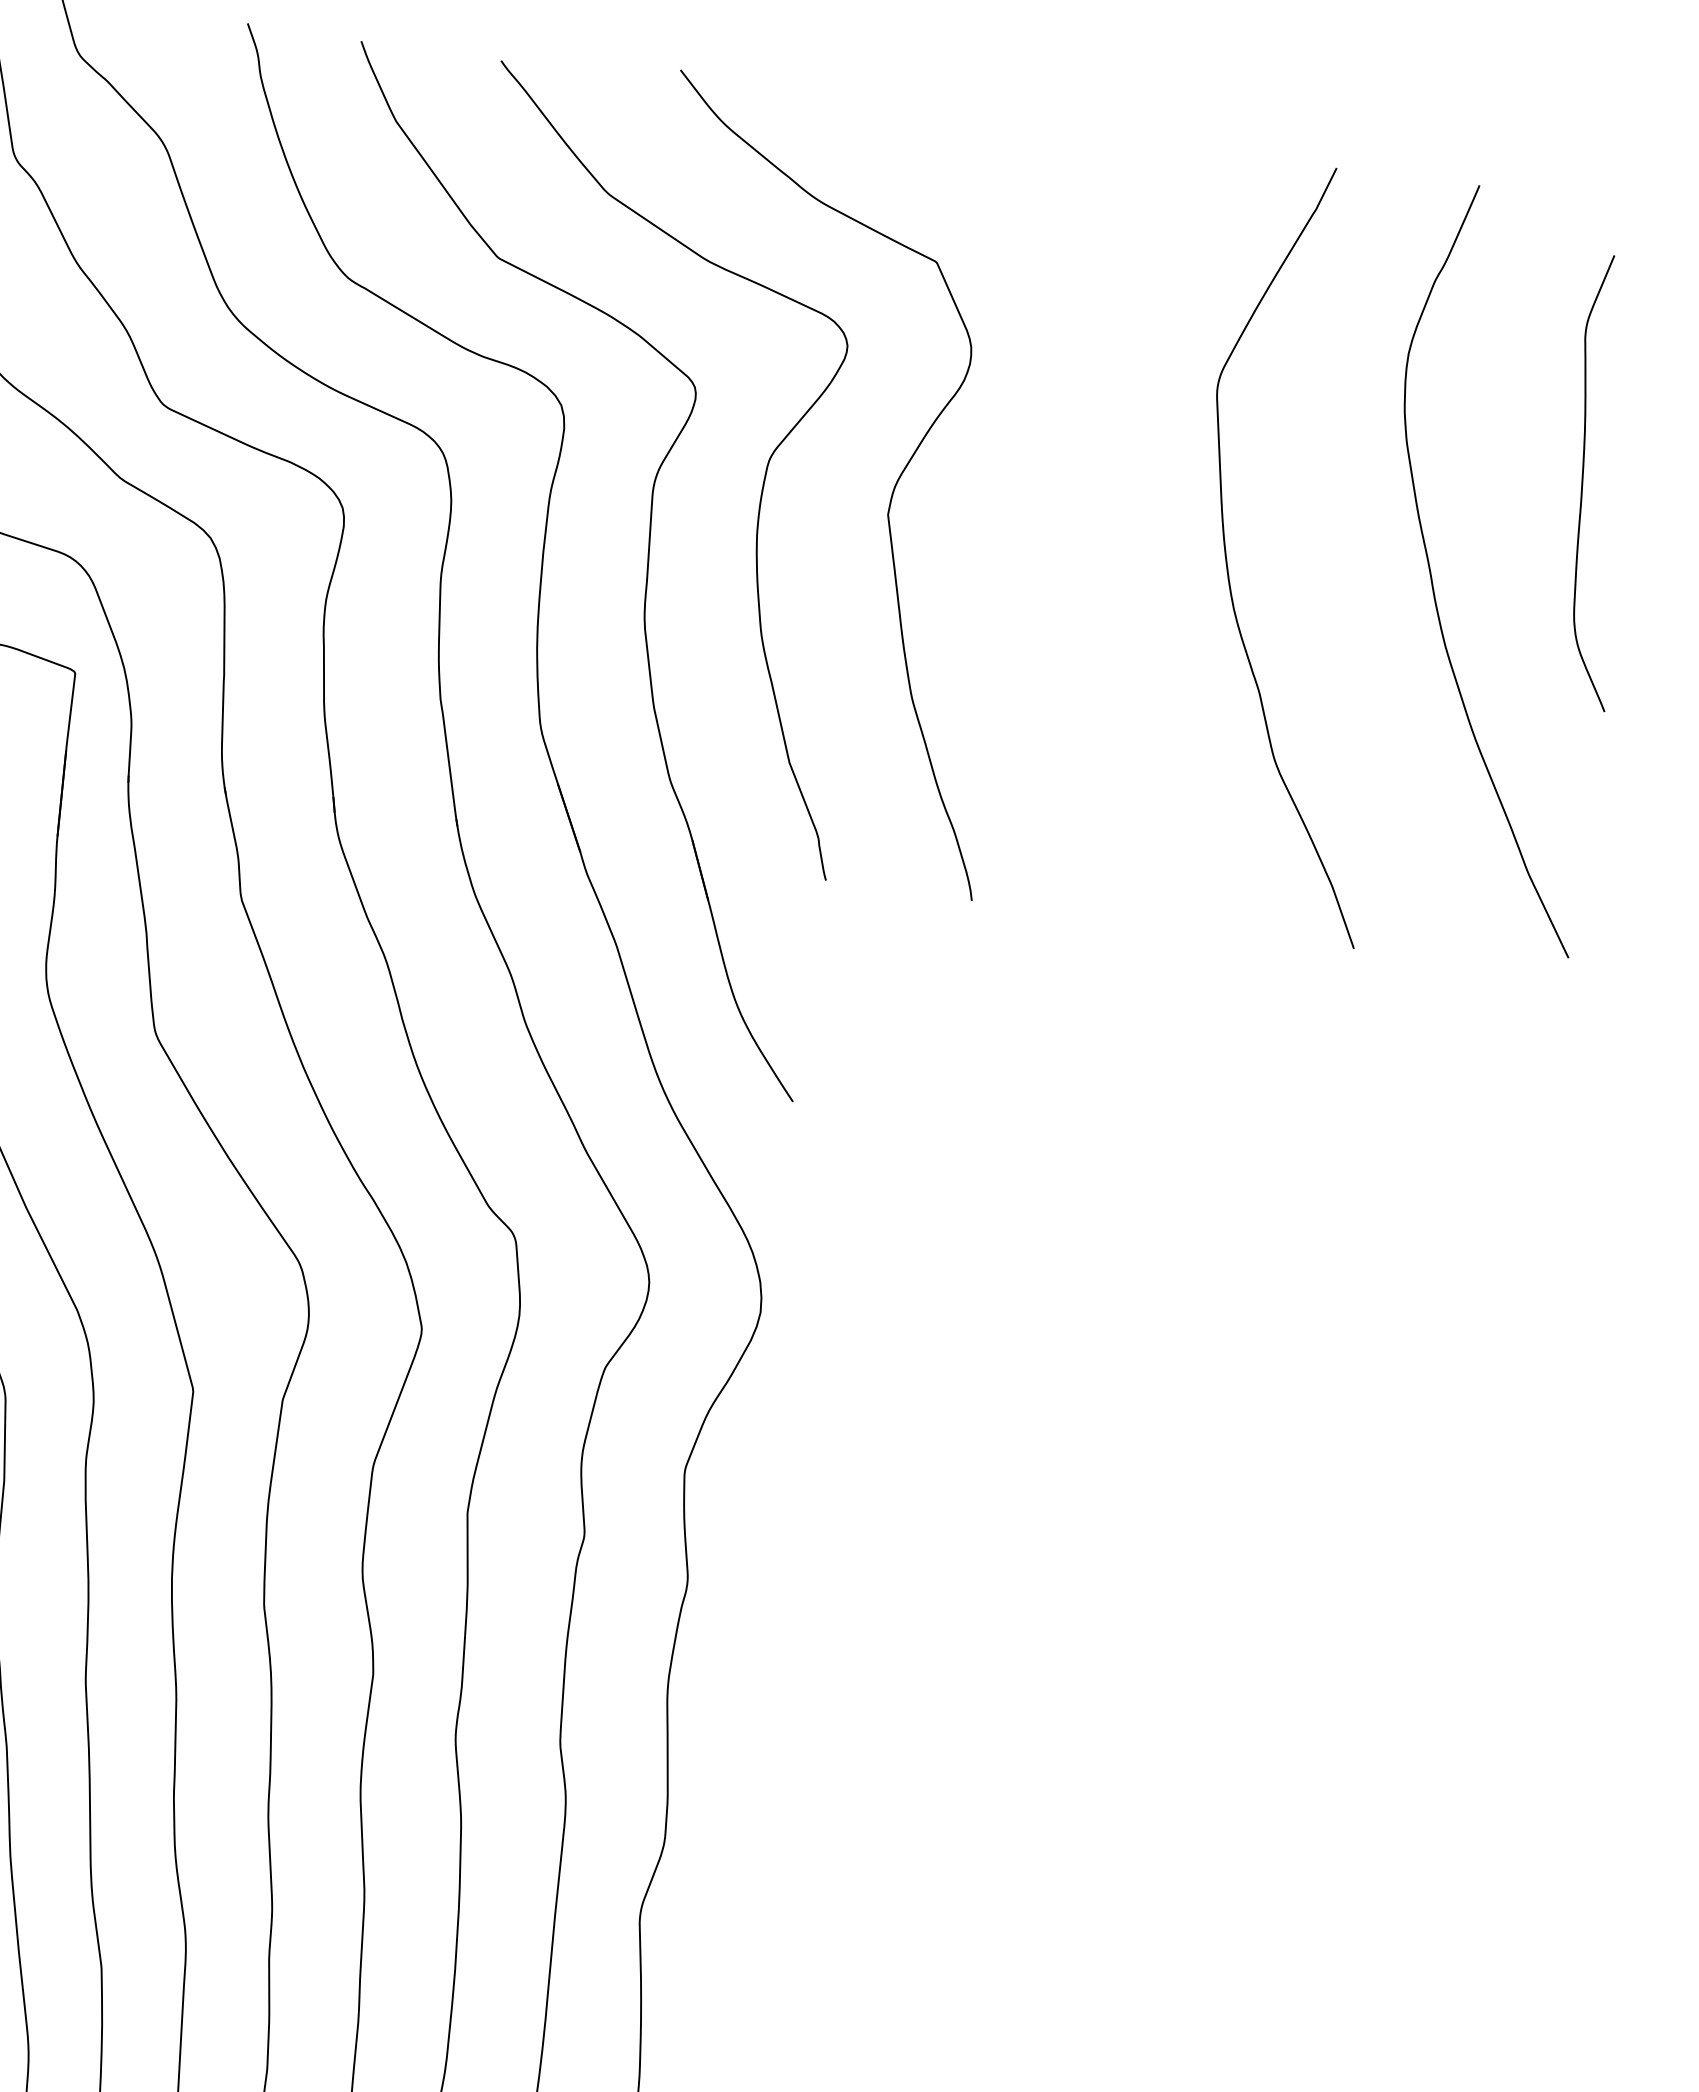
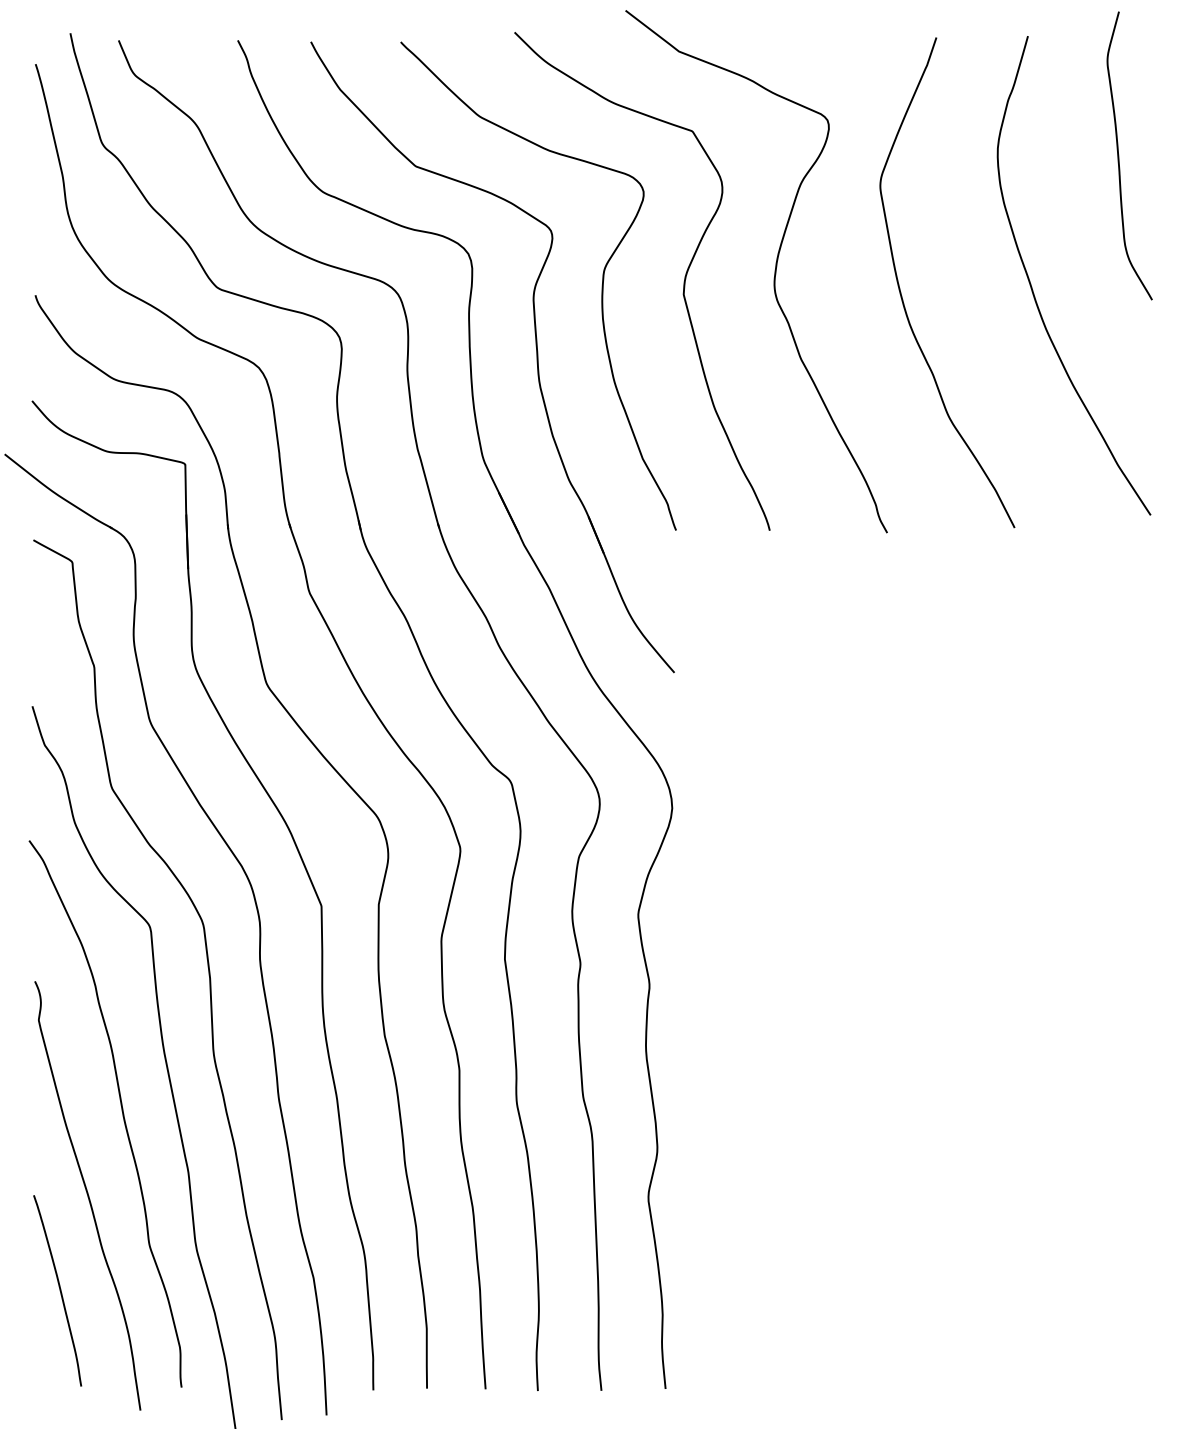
curve: (1584, 479) -> (1119, 155), moved
curve: (1034, 497) -> (774, 271), added

